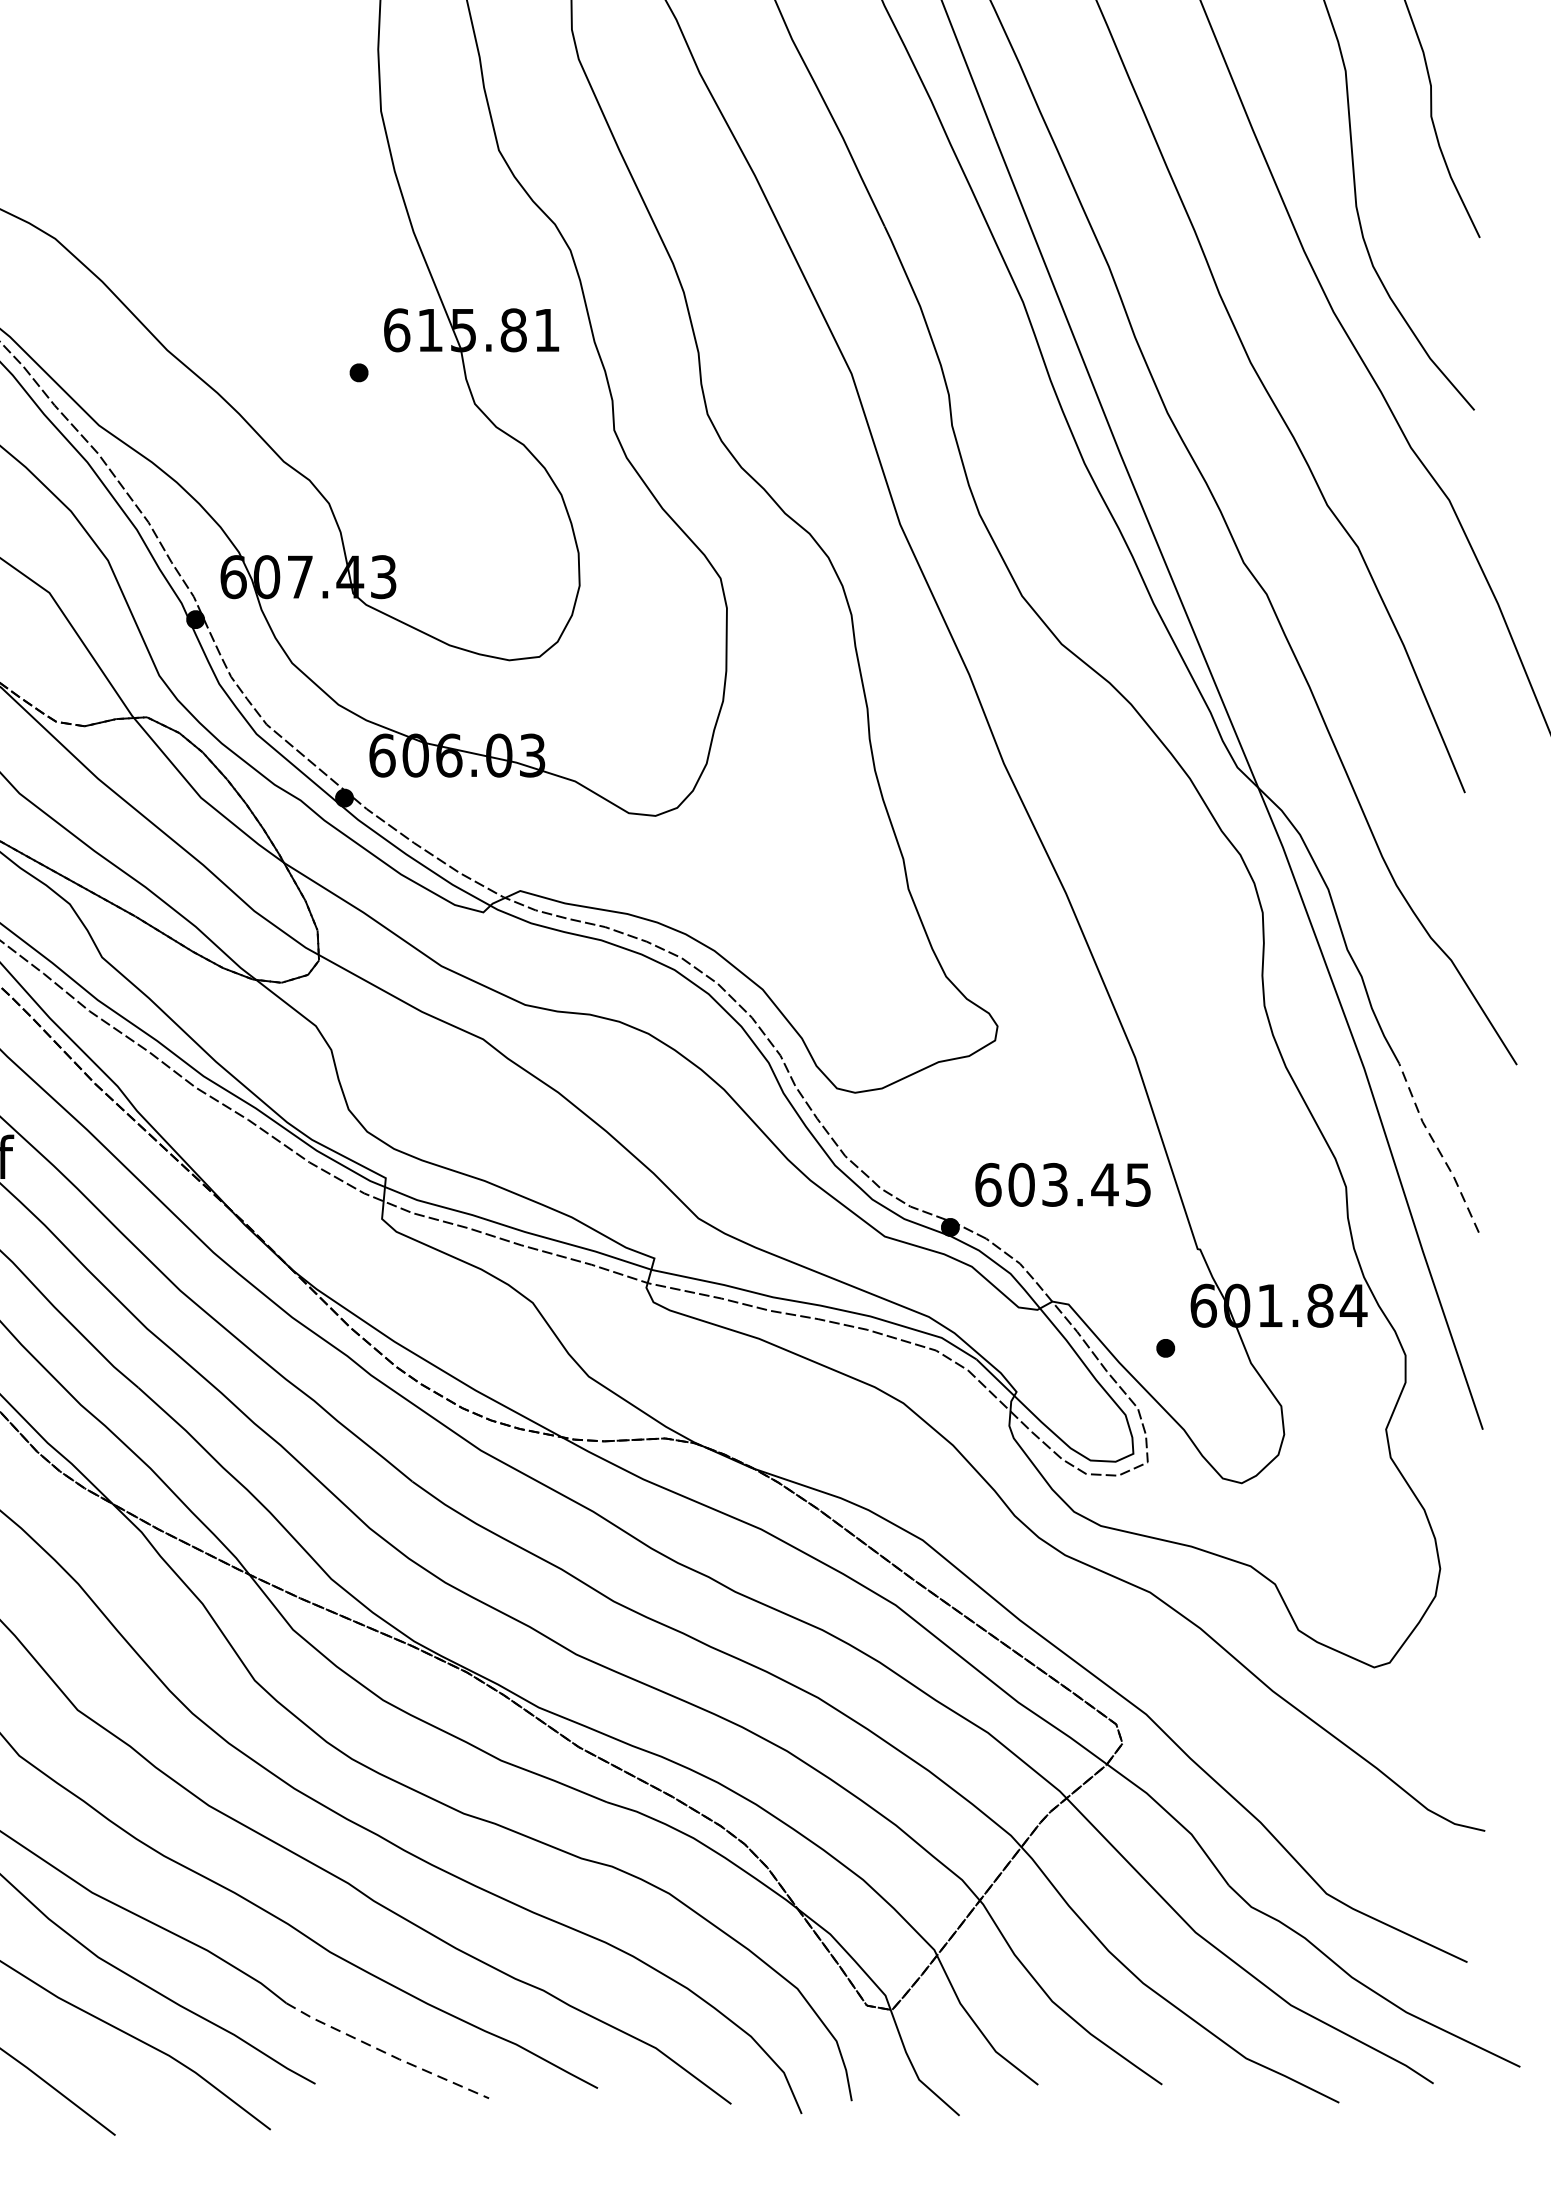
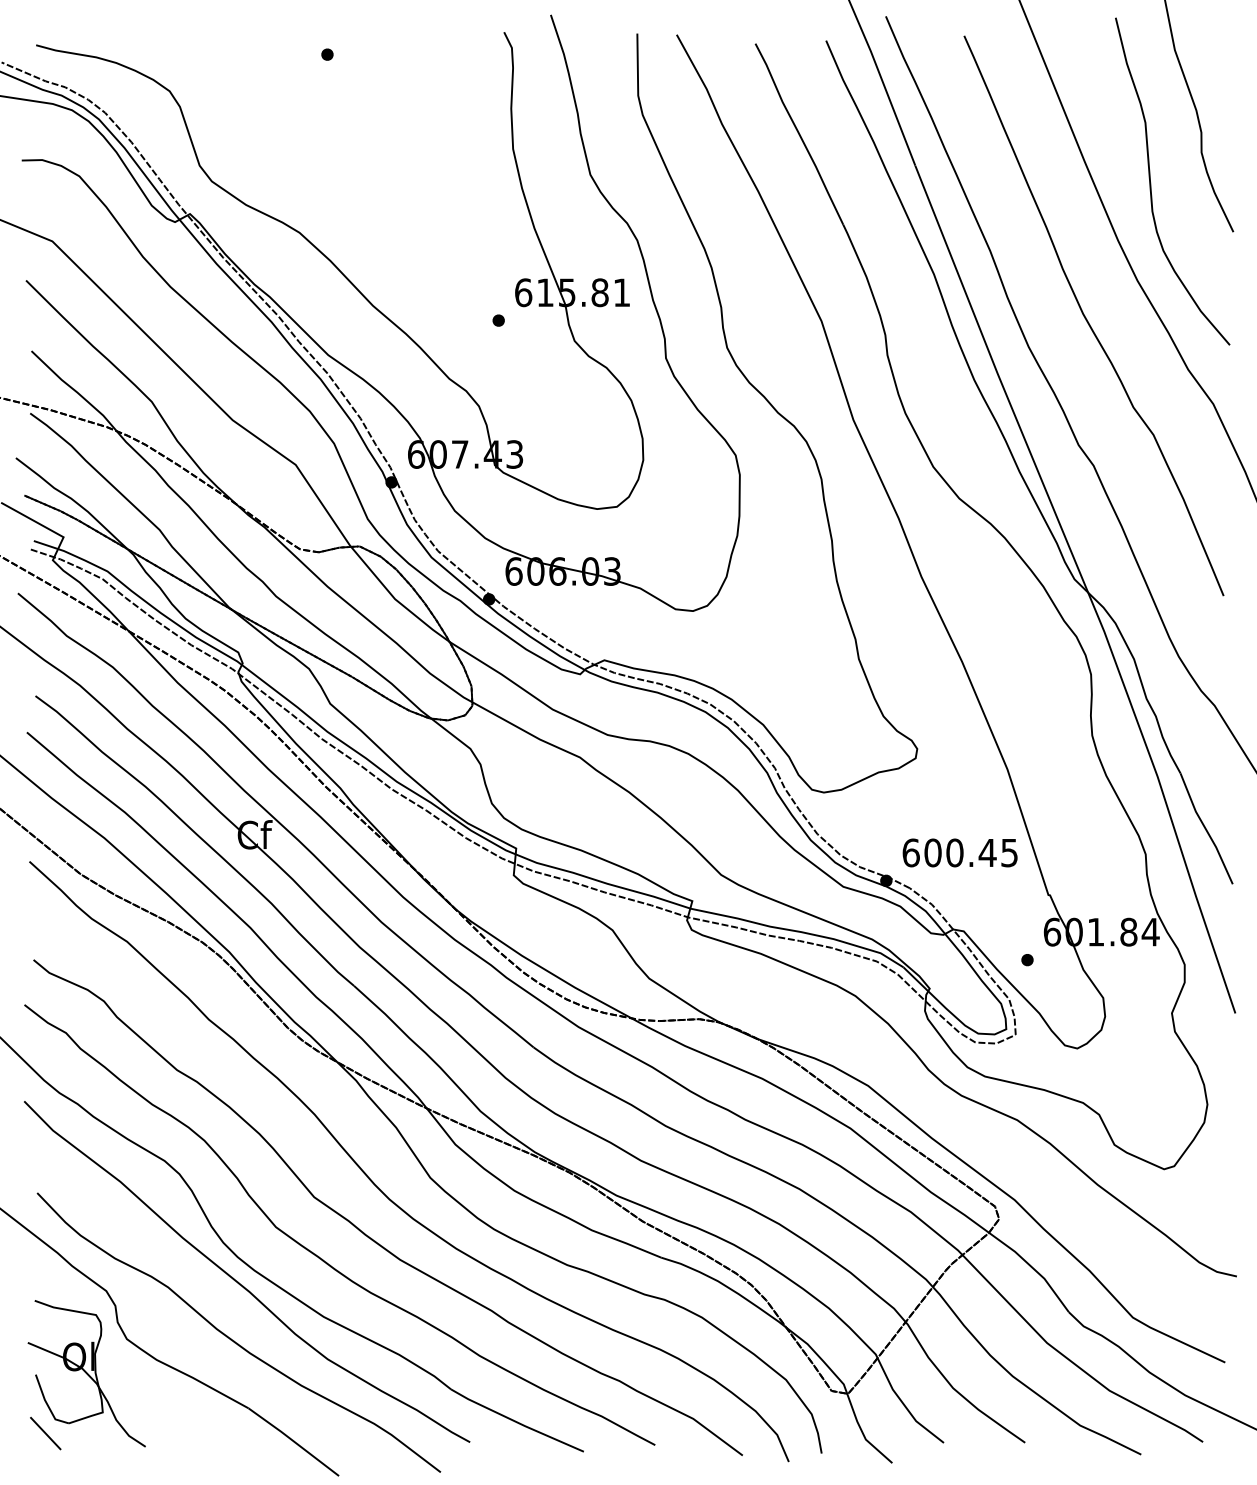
line: (1437, 1147) -> (1205, 828), dashed -> solid
text: (1054, 1184) -> (954, 852), 603.45 -> 600.45
line: (386, 2053) -> (516, 1422), dashed -> solid

